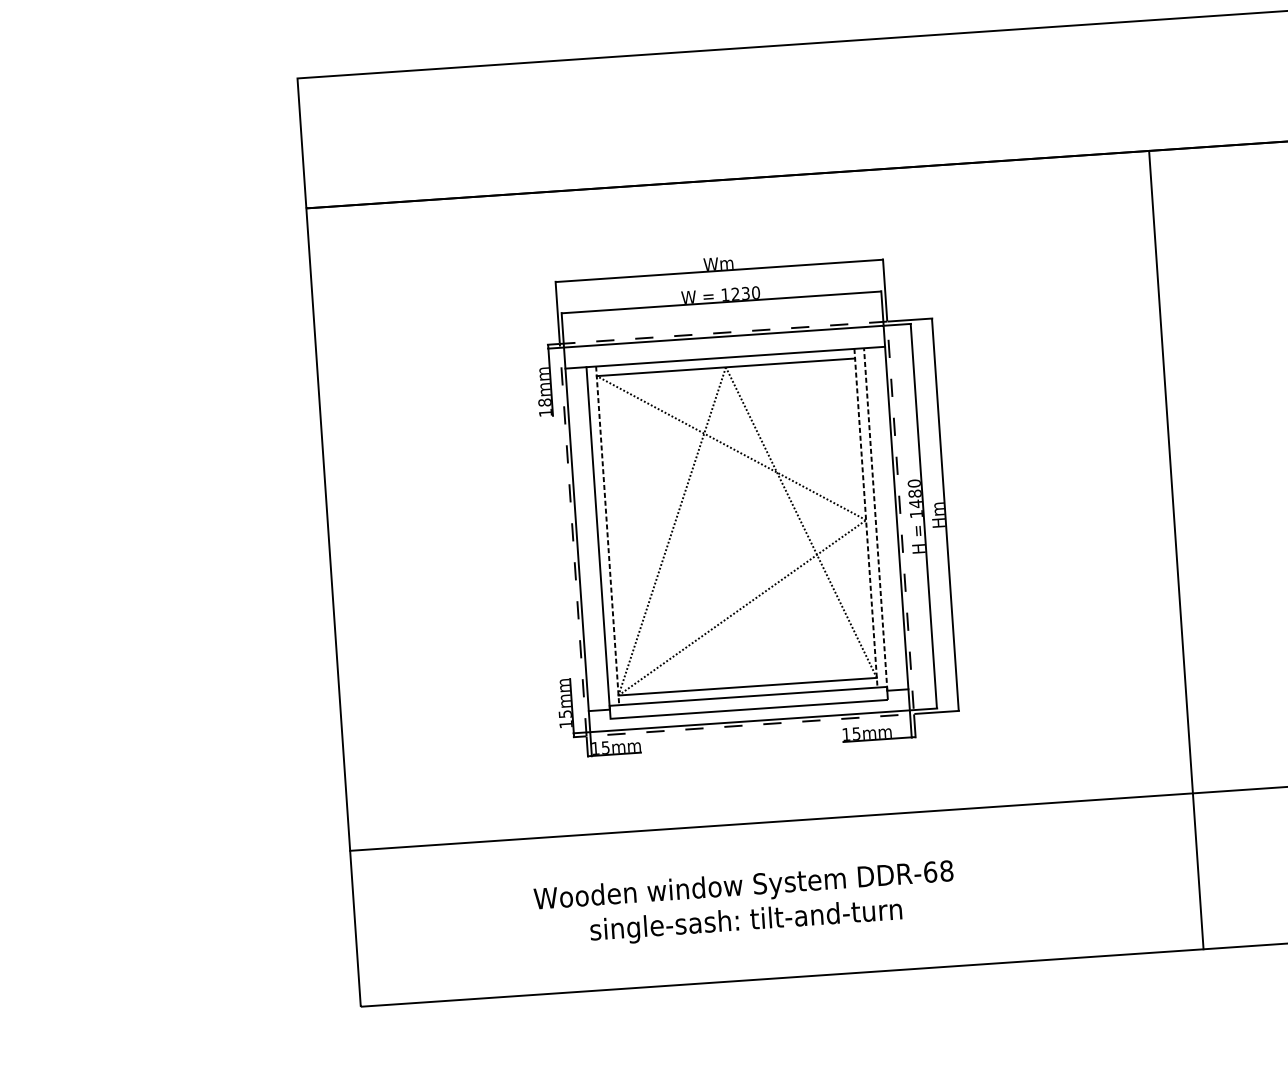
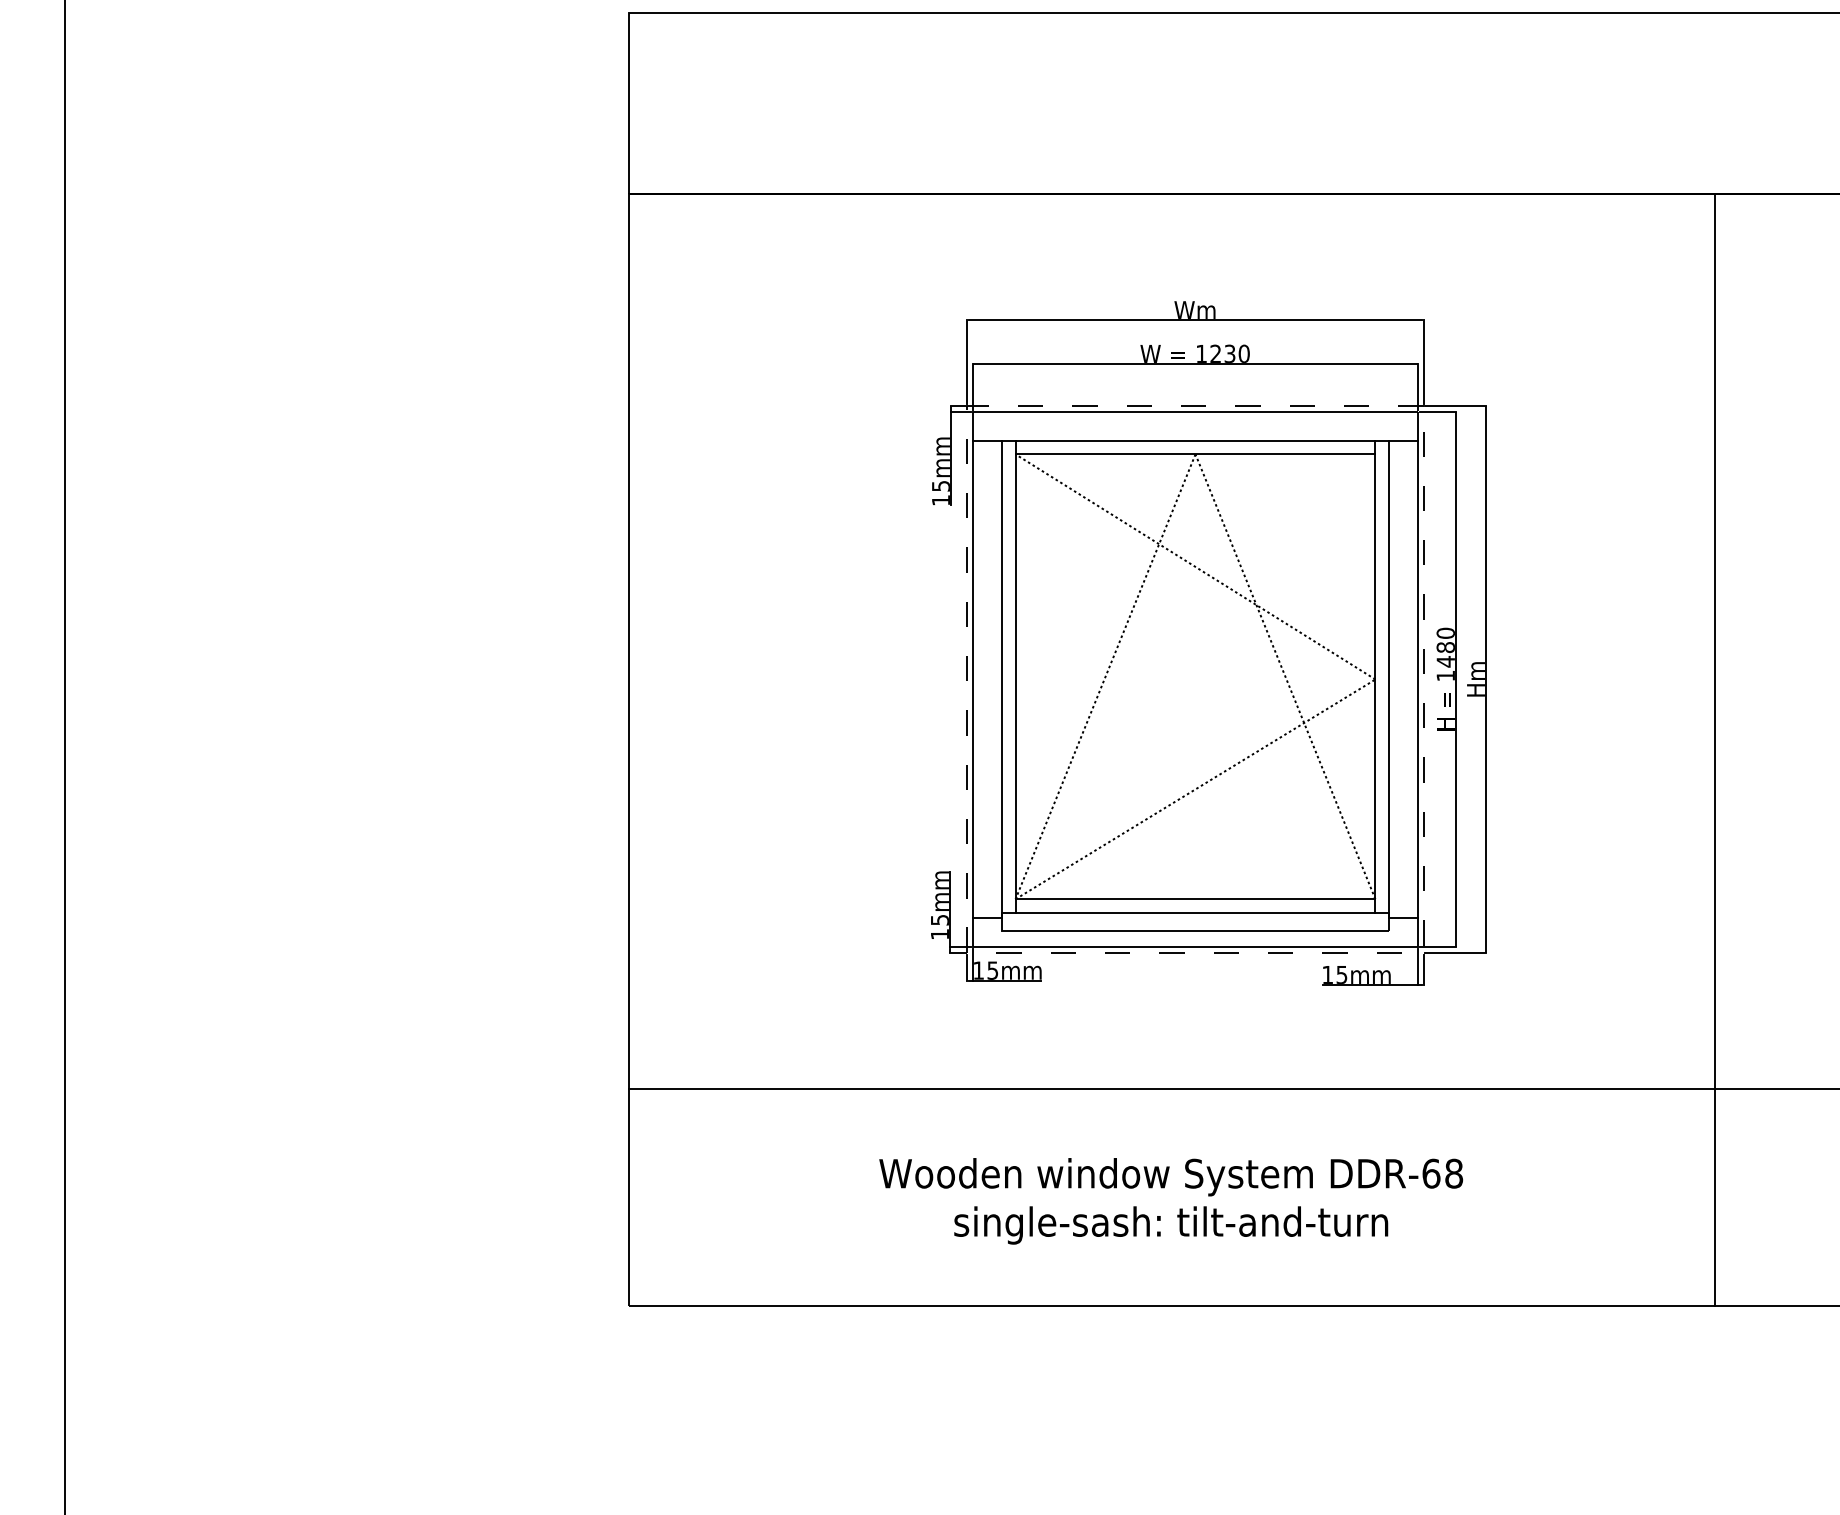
text: (544, 402) -> (940, 485), 18mm -> 15mm
line: (866, 517) -> (1375, 676), dashed -> solid
line: (875, 519) -> (1388, 679), dashed -> solid
line: (607, 535) -> (1015, 676), dashed -> solid
line: (1176, 550) -> (1714, 750), moved

